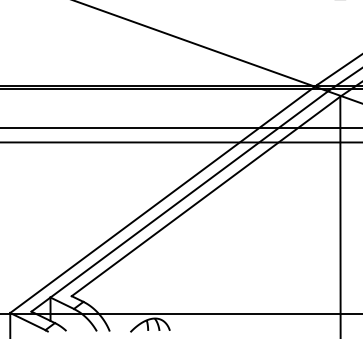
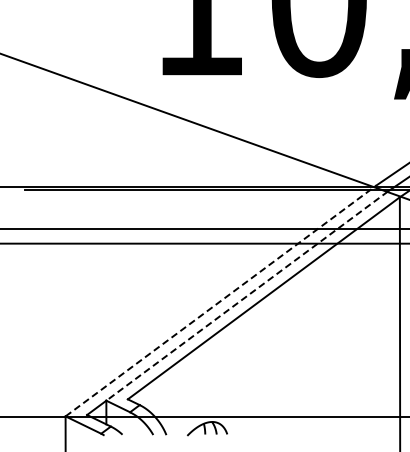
line: (189, 194) -> (247, 296), solid -> dashed
line: (164, 198) -> (221, 300), solid -> dashed

